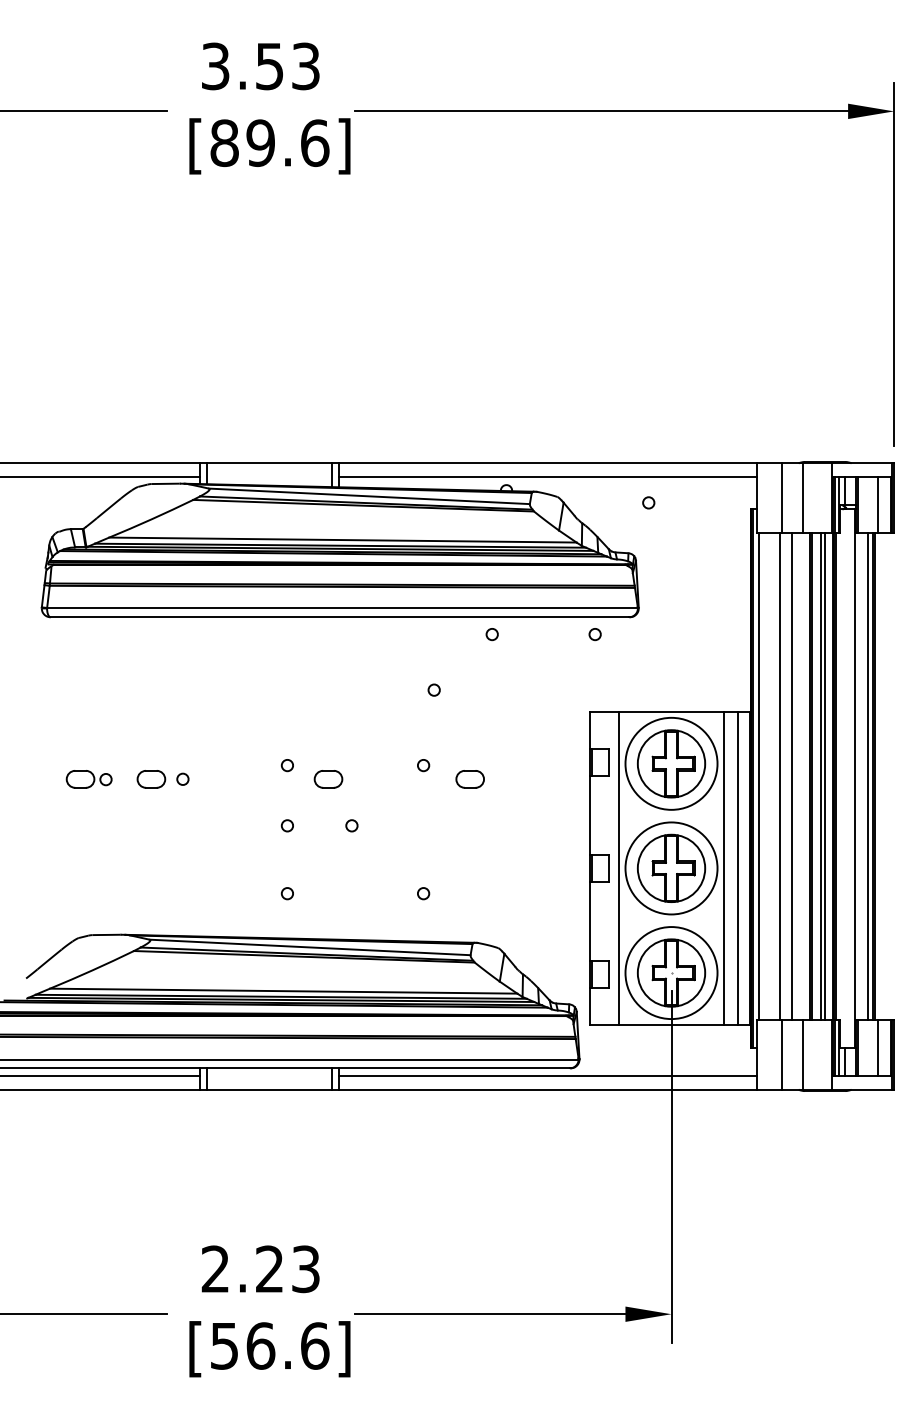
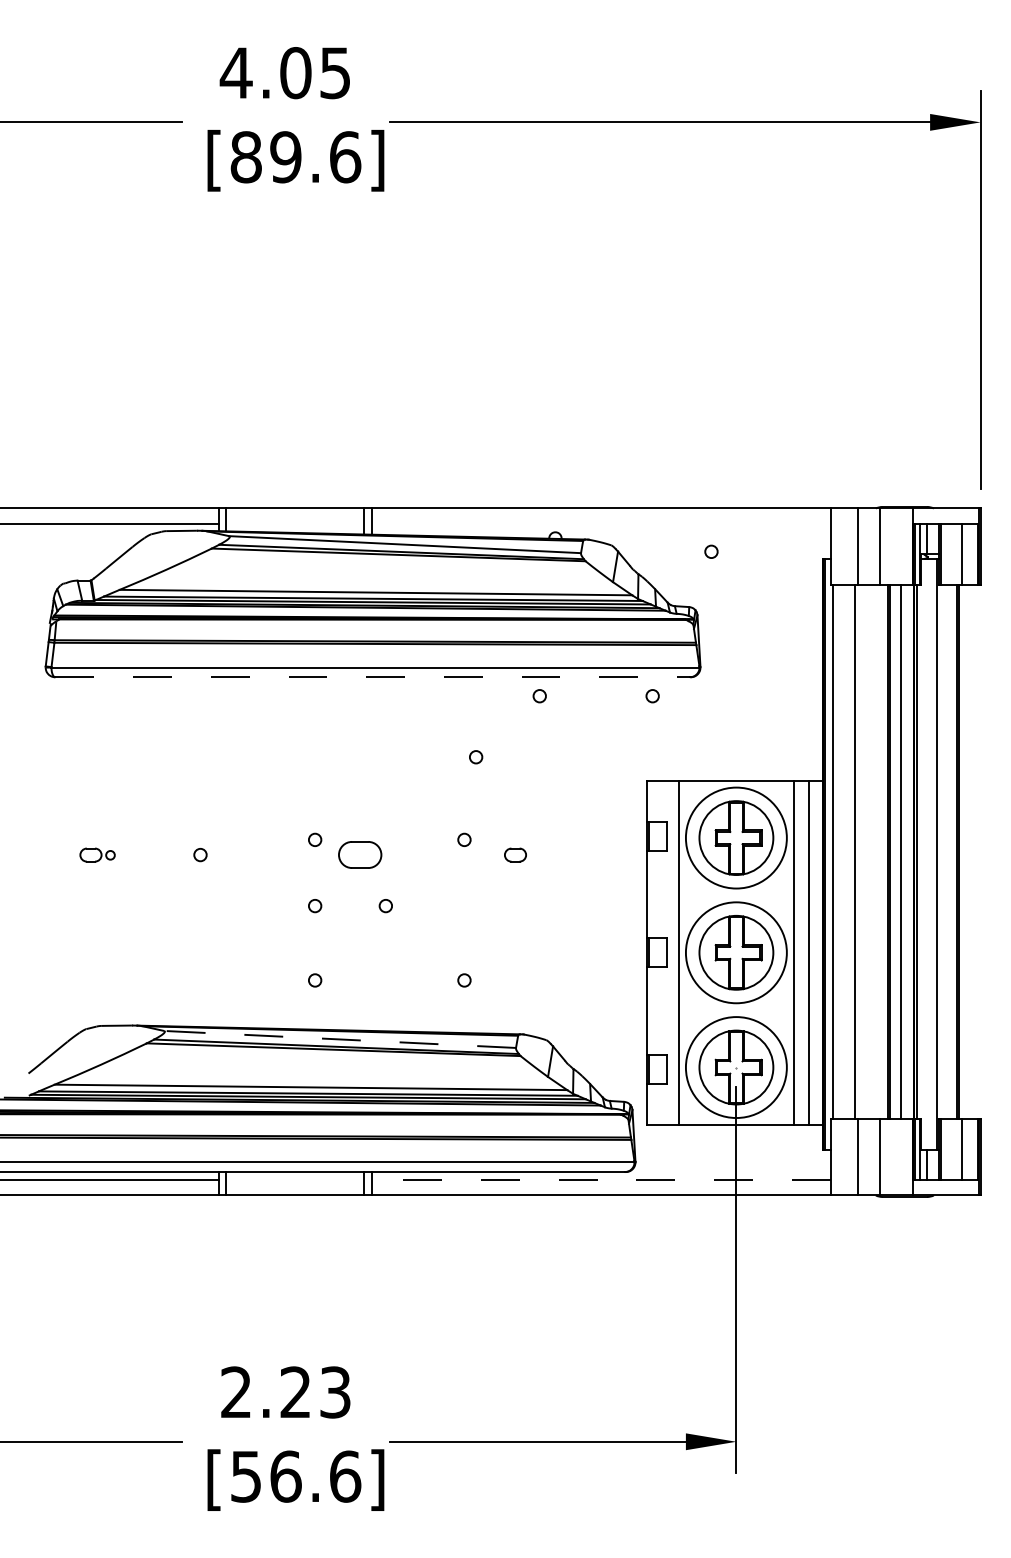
text: (259, 66) -> (284, 73), 3.53 -> 4.05
line: (548, 477) -> (601, 523), removed
line: (340, 617) -> (373, 677), solid -> dashed
line: (791, 776) -> (868, 851), removed
line: (825, 776) -> (905, 851), removed
line: (868, 776) -> (952, 851), removed
part: (88, 779) -> (96, 855), size x0.7
part: (151, 779) -> (166, 855), removed
part: (328, 779) -> (360, 855), size x1.4
part: (469, 779) -> (514, 855), size x0.7
line: (310, 947) -> (340, 1039), solid -> dashed
line: (547, 1075) -> (600, 1179), solid -> dashed

